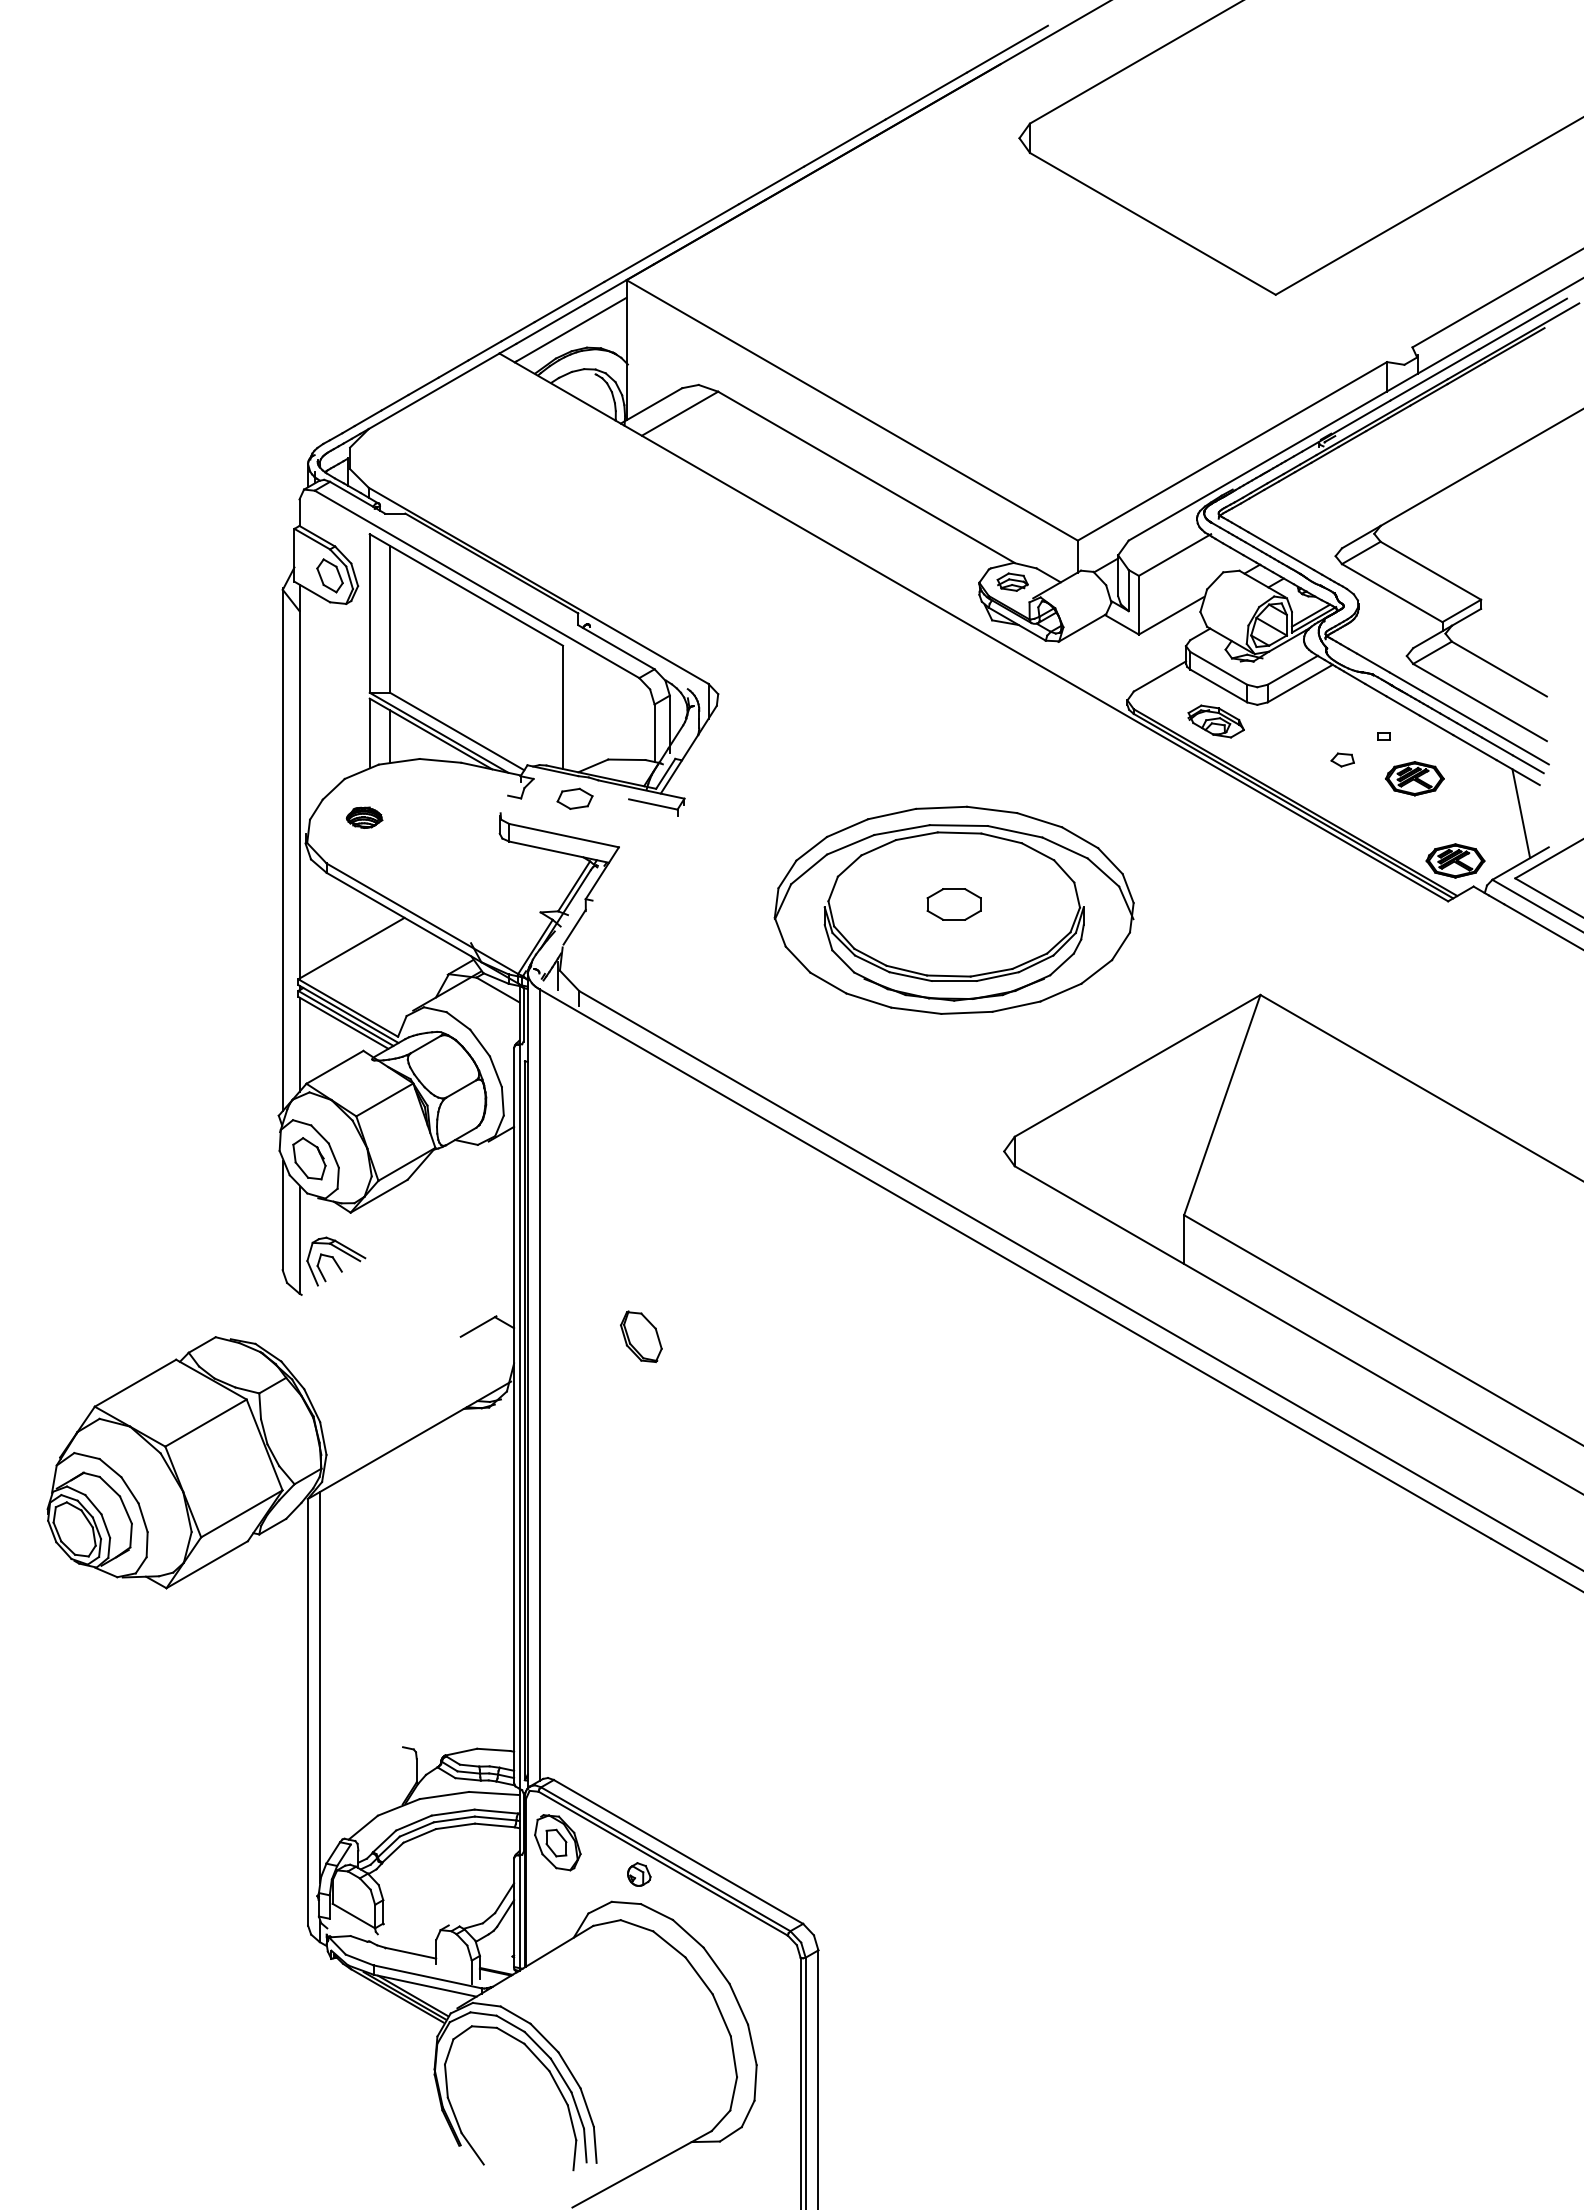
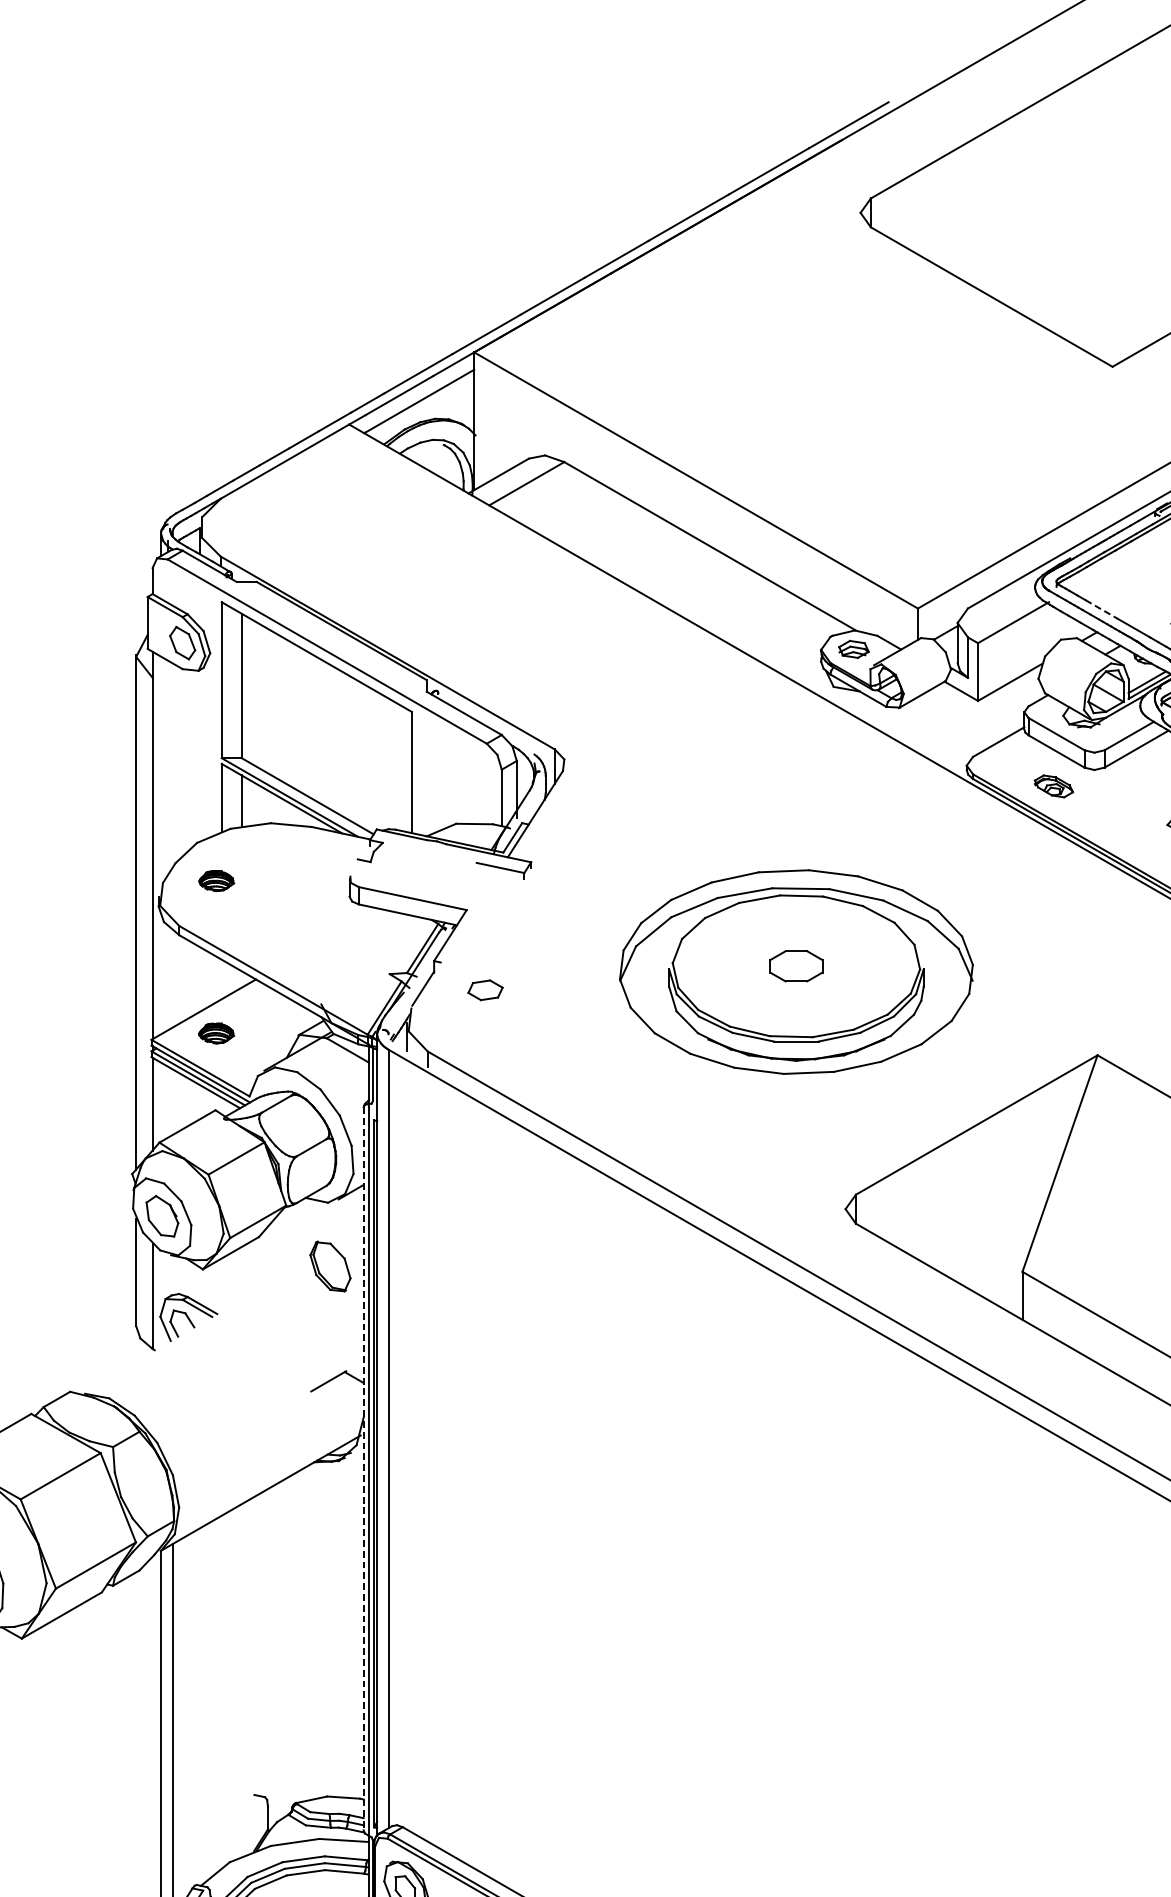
line: (1264, 541) -> (1101, 609), solid -> dashed
part: (1215, 721) -> (1053, 786), size x0.7
part: (574, 798) -> (484, 989), moved
part: (364, 972) -> (216, 1033), added
part: (641, 1336) -> (330, 1266), moved
line: (514, 1415) -> (364, 1468), solid -> dashed

